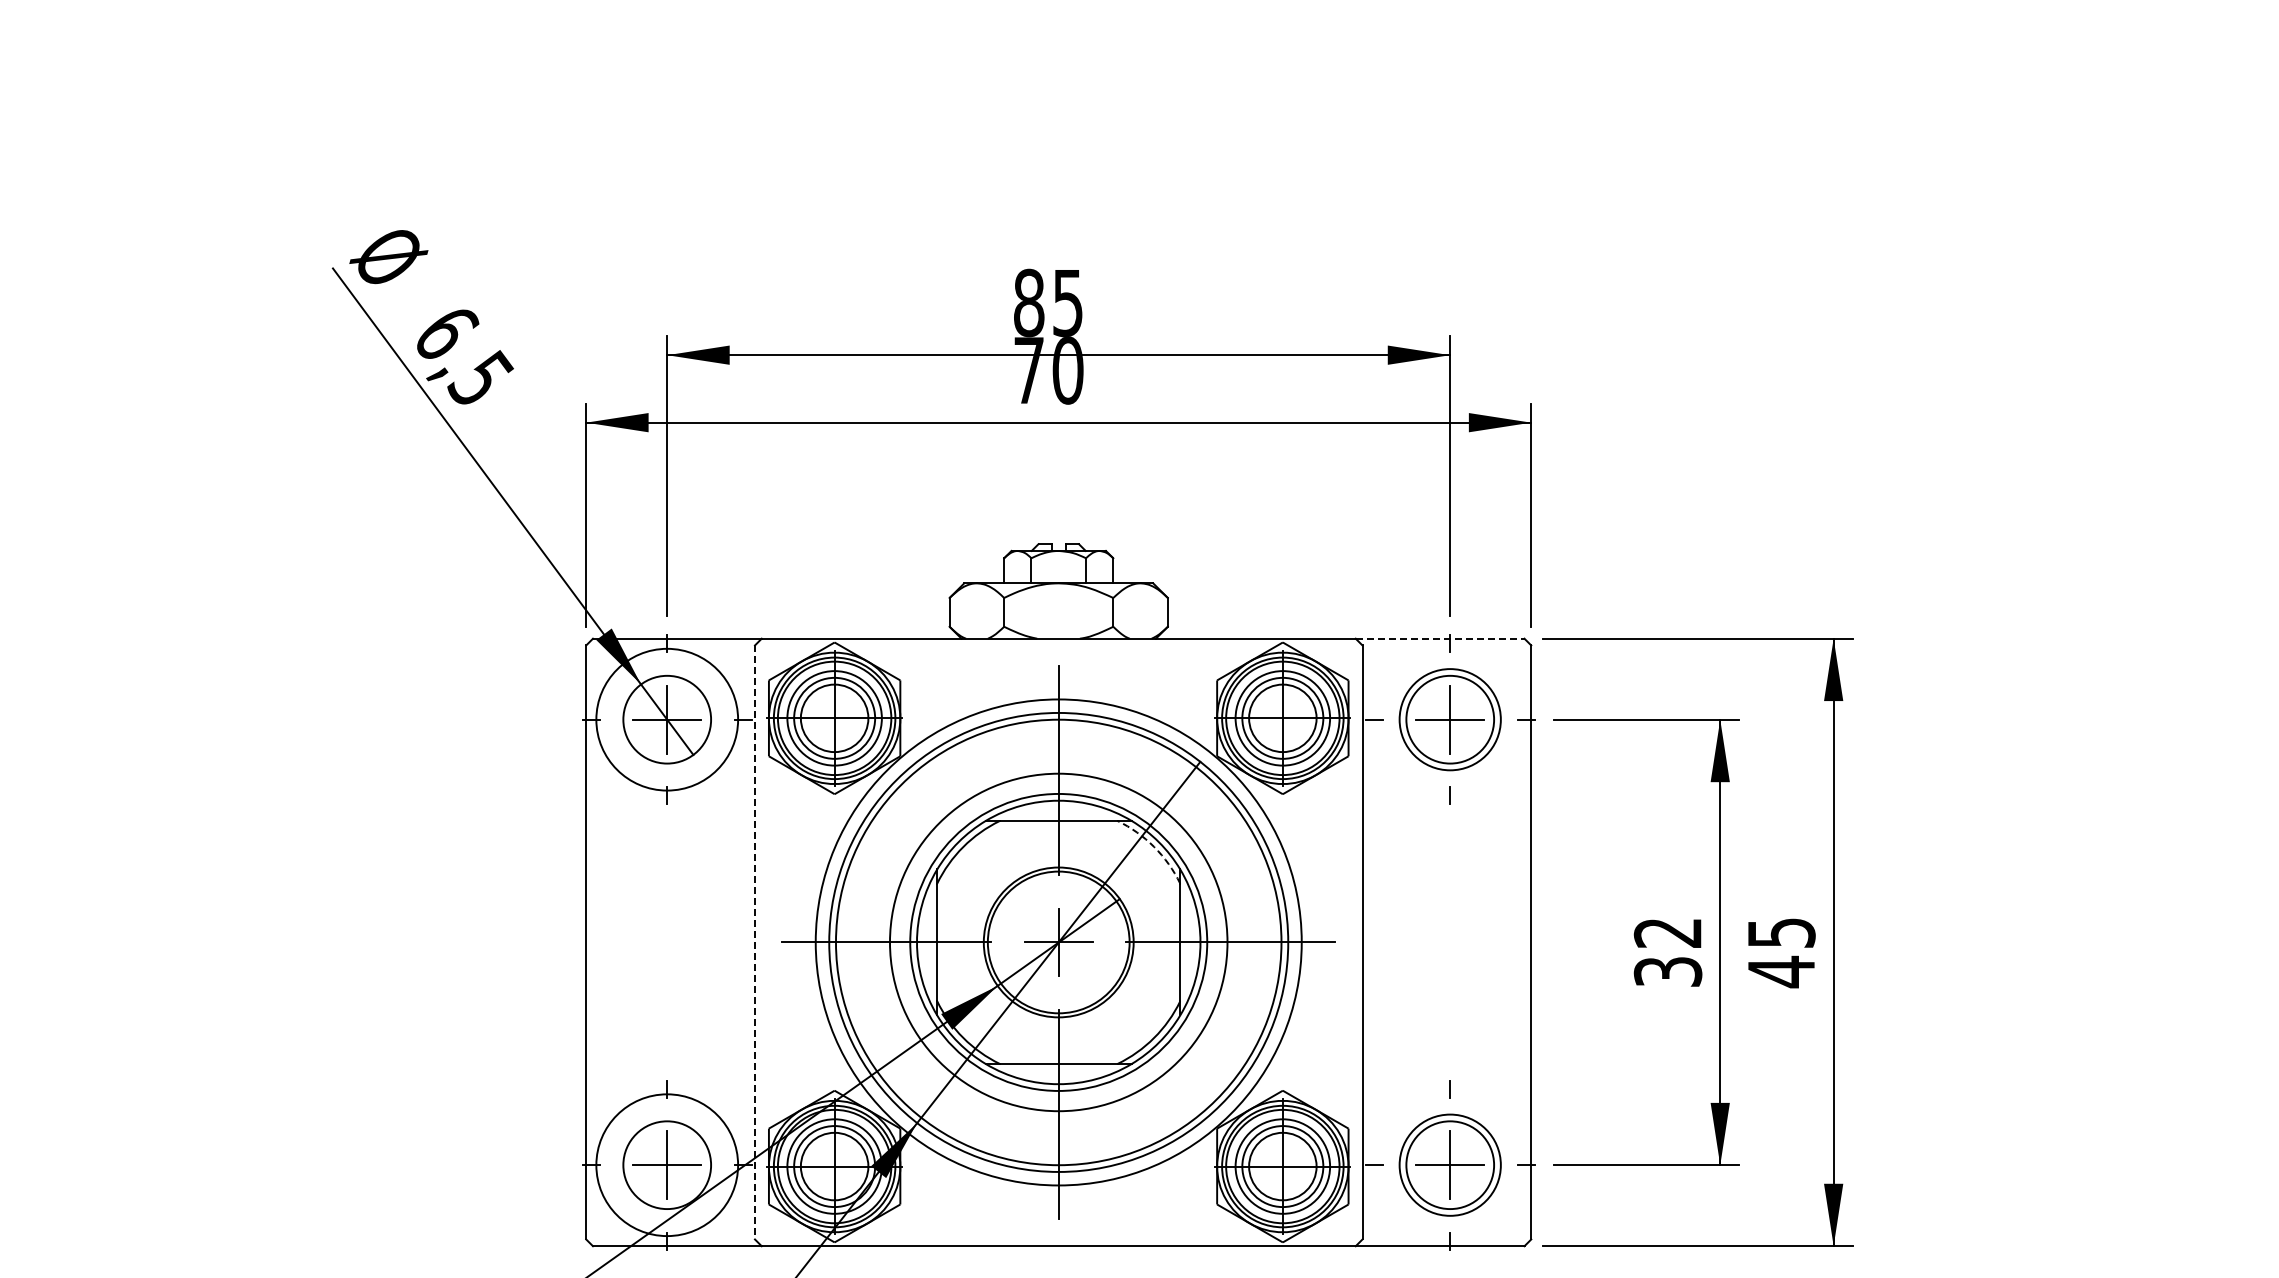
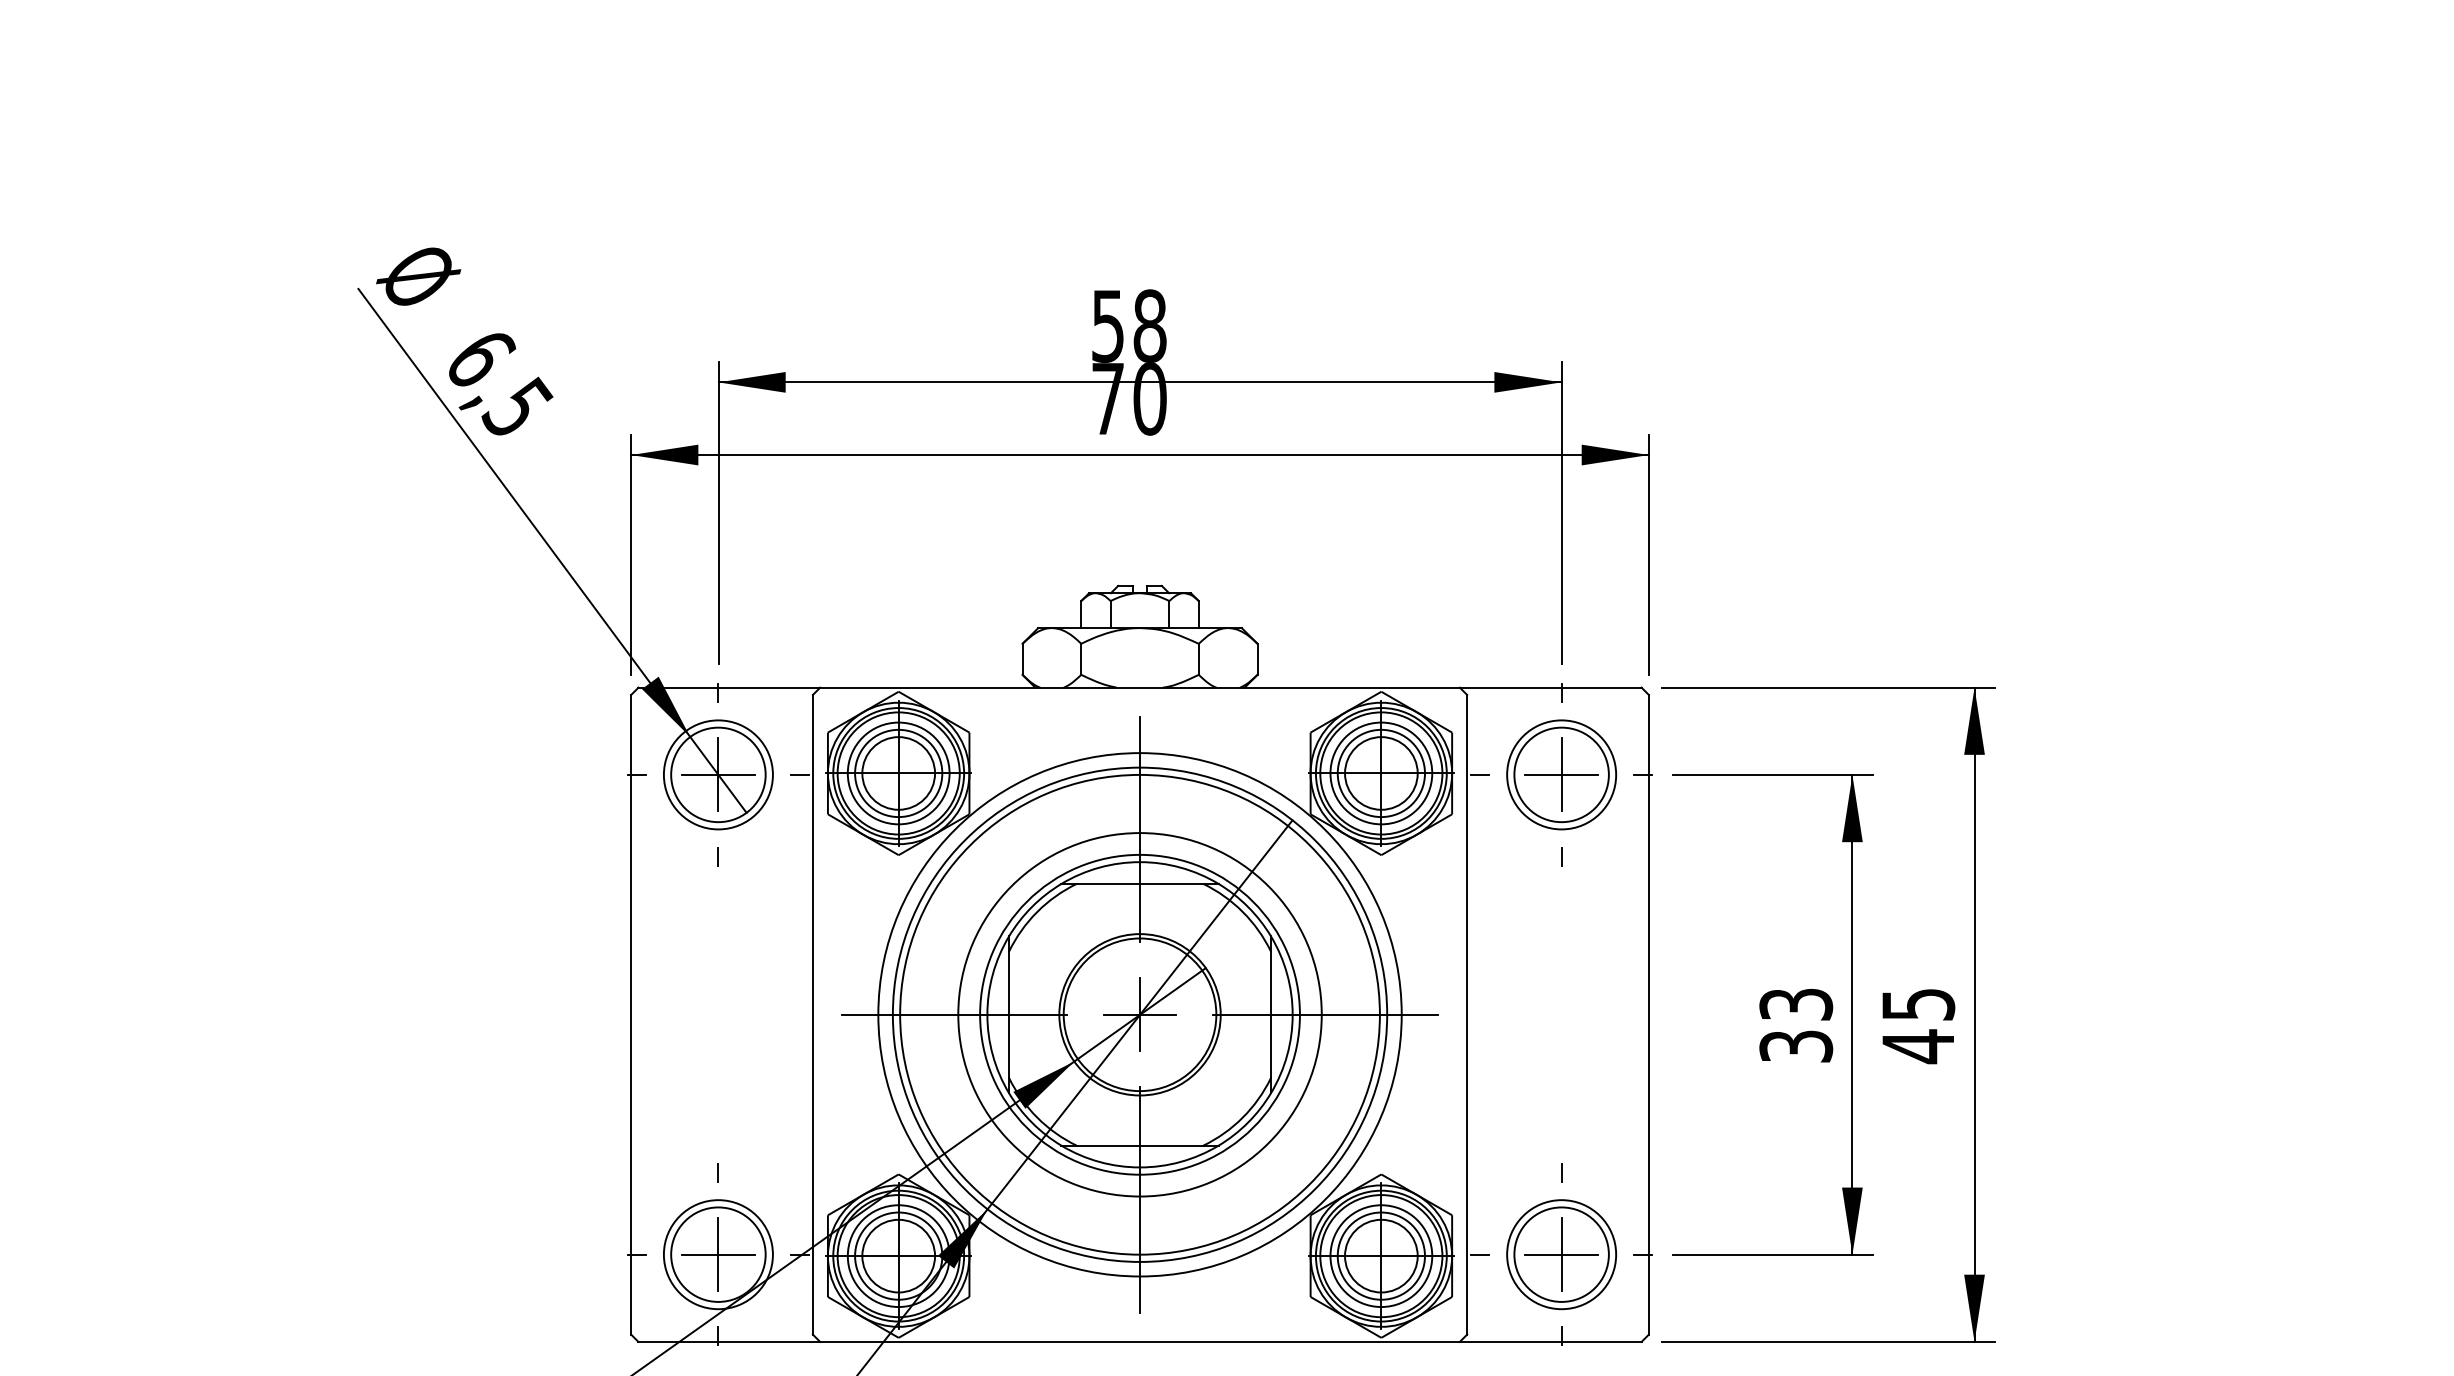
text: (1048, 302) -> (1129, 325), 85 -> 58
line: (1440, 638) -> (1551, 687), dashed -> solid
circle: (666, 719) -> (717, 774), size x0.71
arc: (1154, 847) -> (1243, 912), dashed -> solid
text: (1668, 932) -> (1796, 1004), 32 -> 33
line: (754, 942) -> (812, 1014), dashed -> solid
circle: (666, 1164) -> (717, 1253), size x0.71

